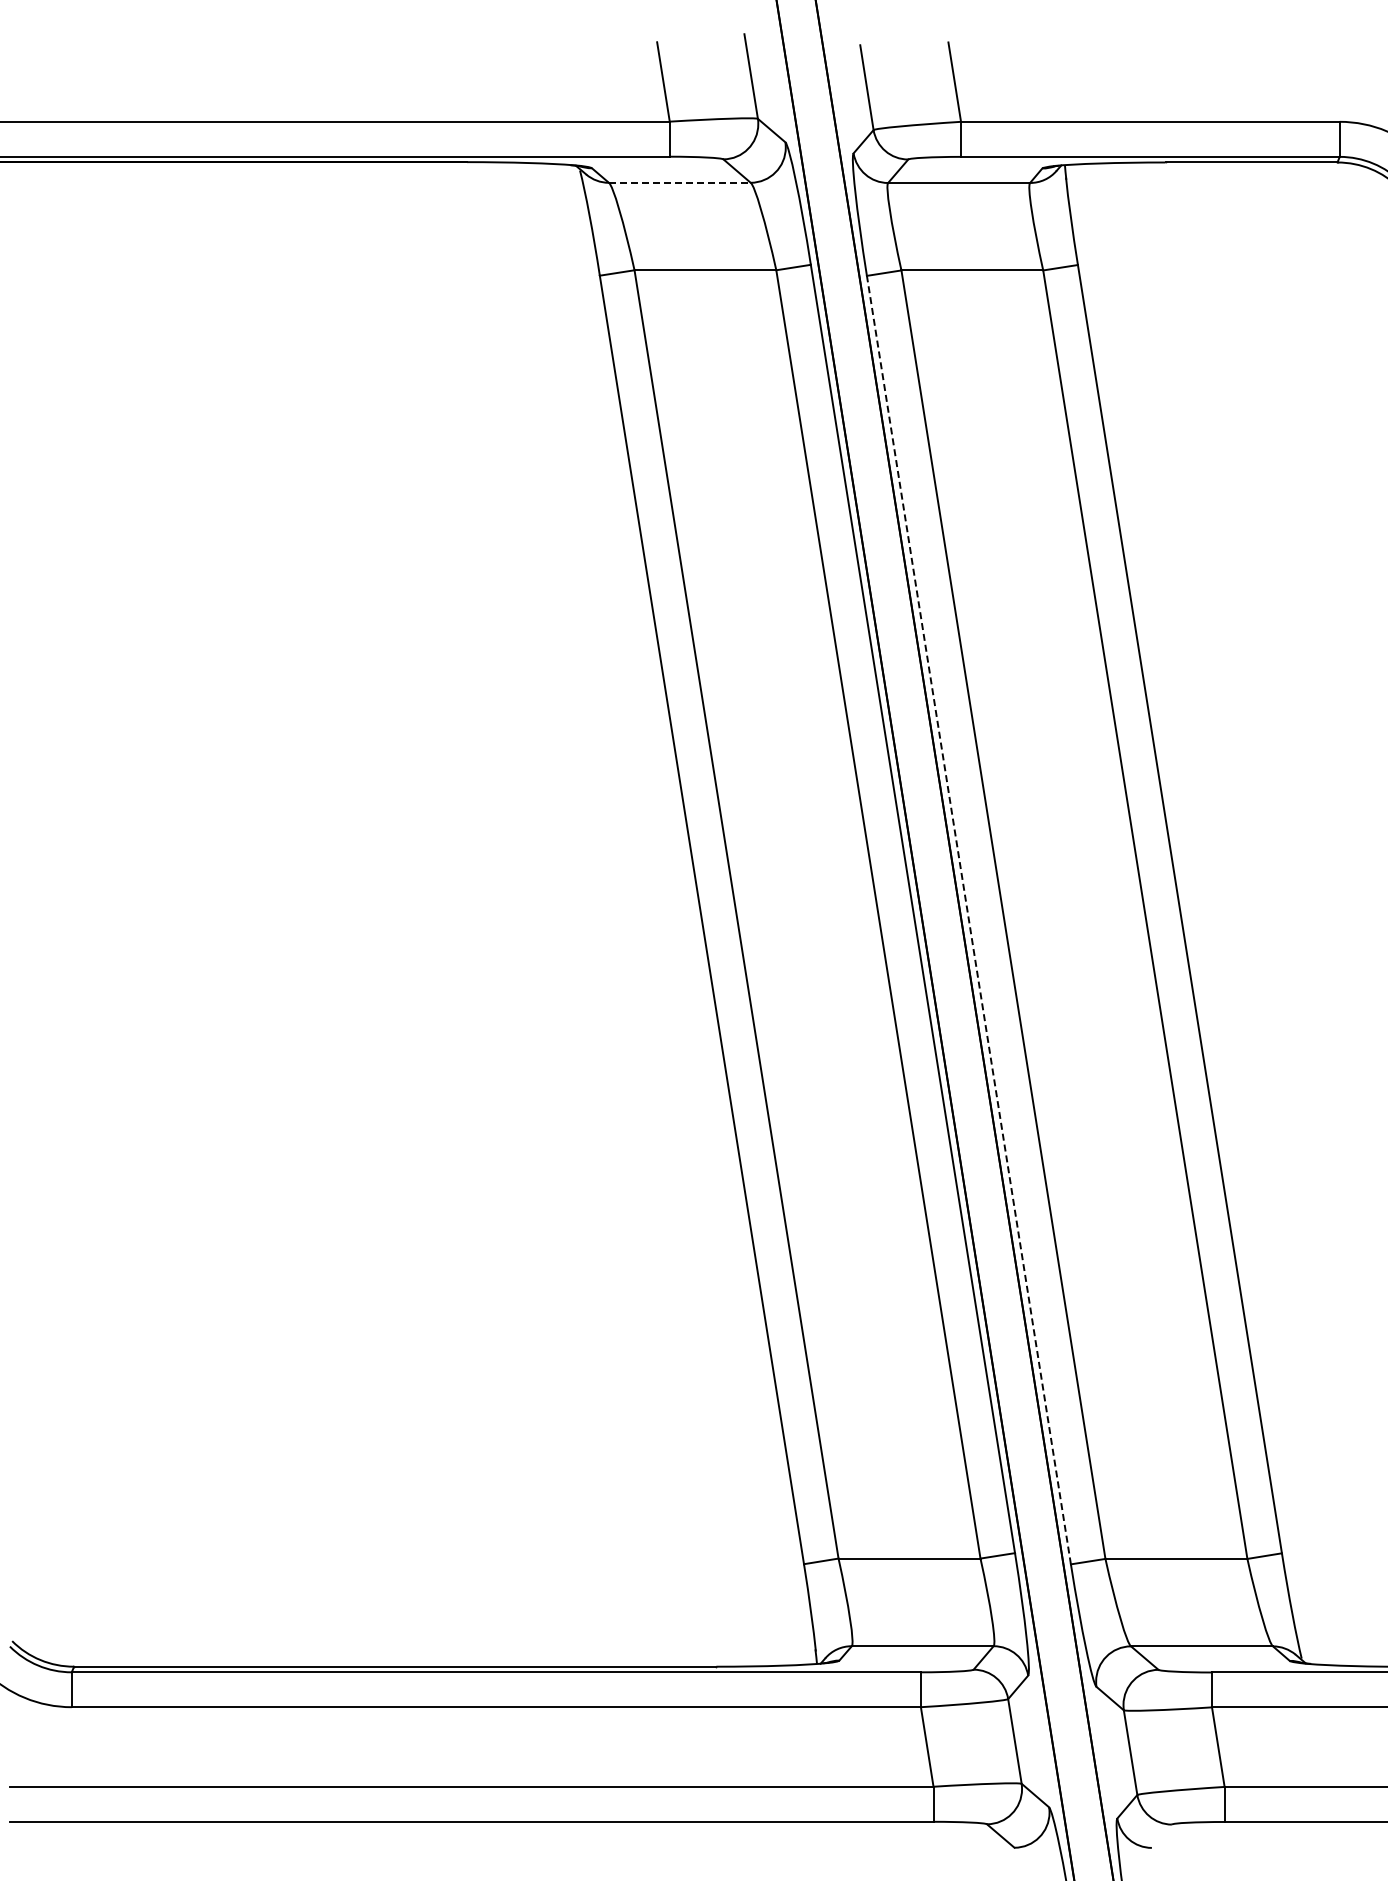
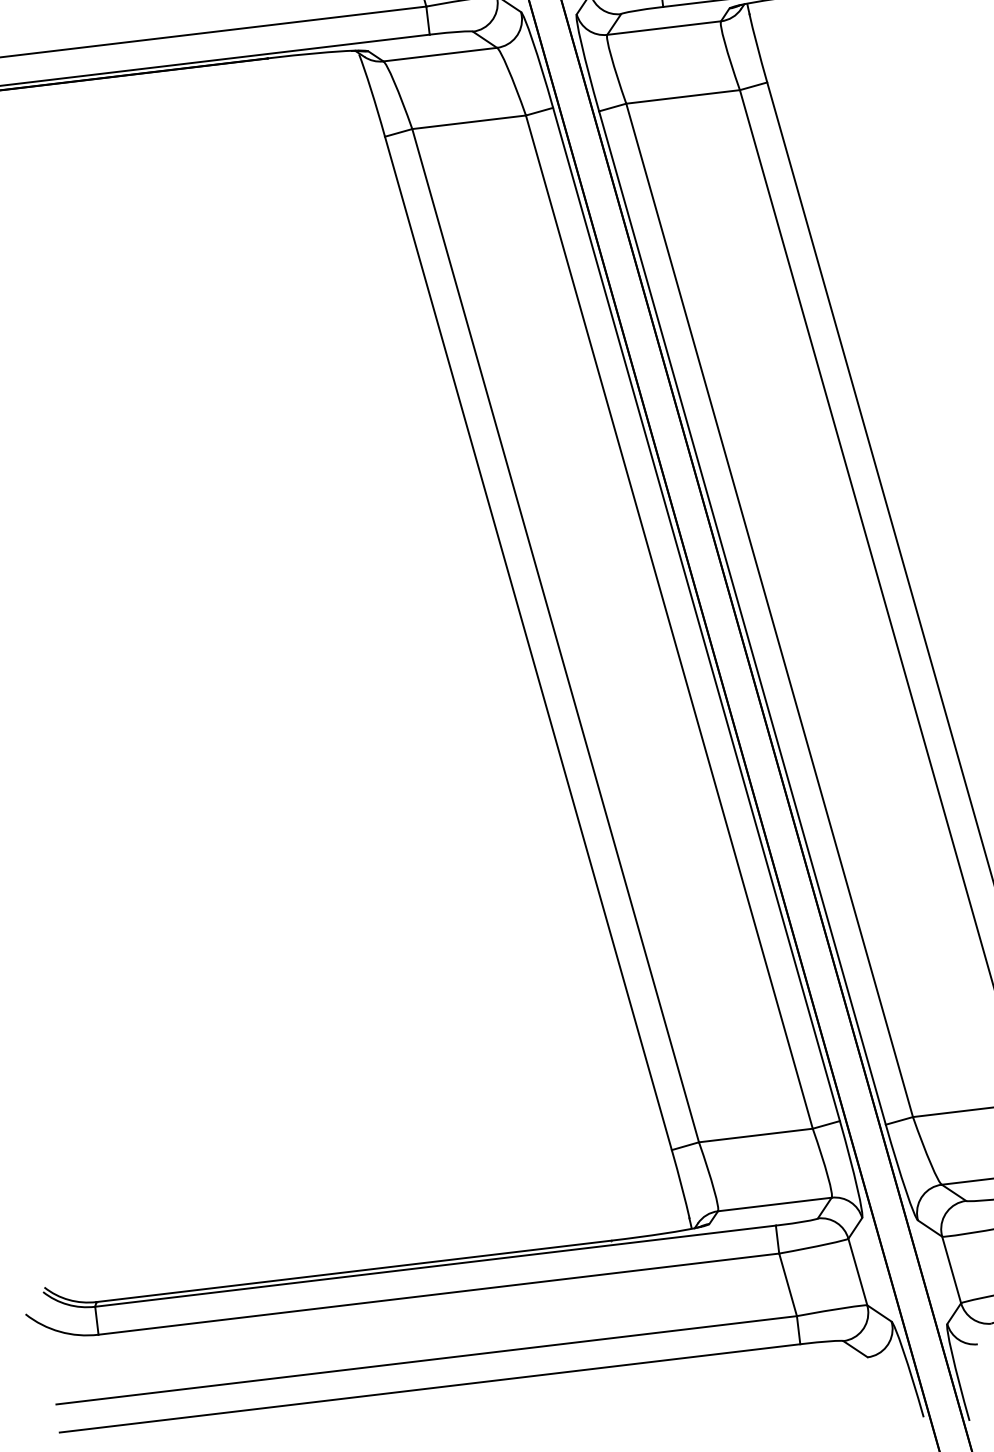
line: (679, 182) -> (439, 54), dashed -> solid
line: (968, 919) -> (742, 617), dashed -> solid

